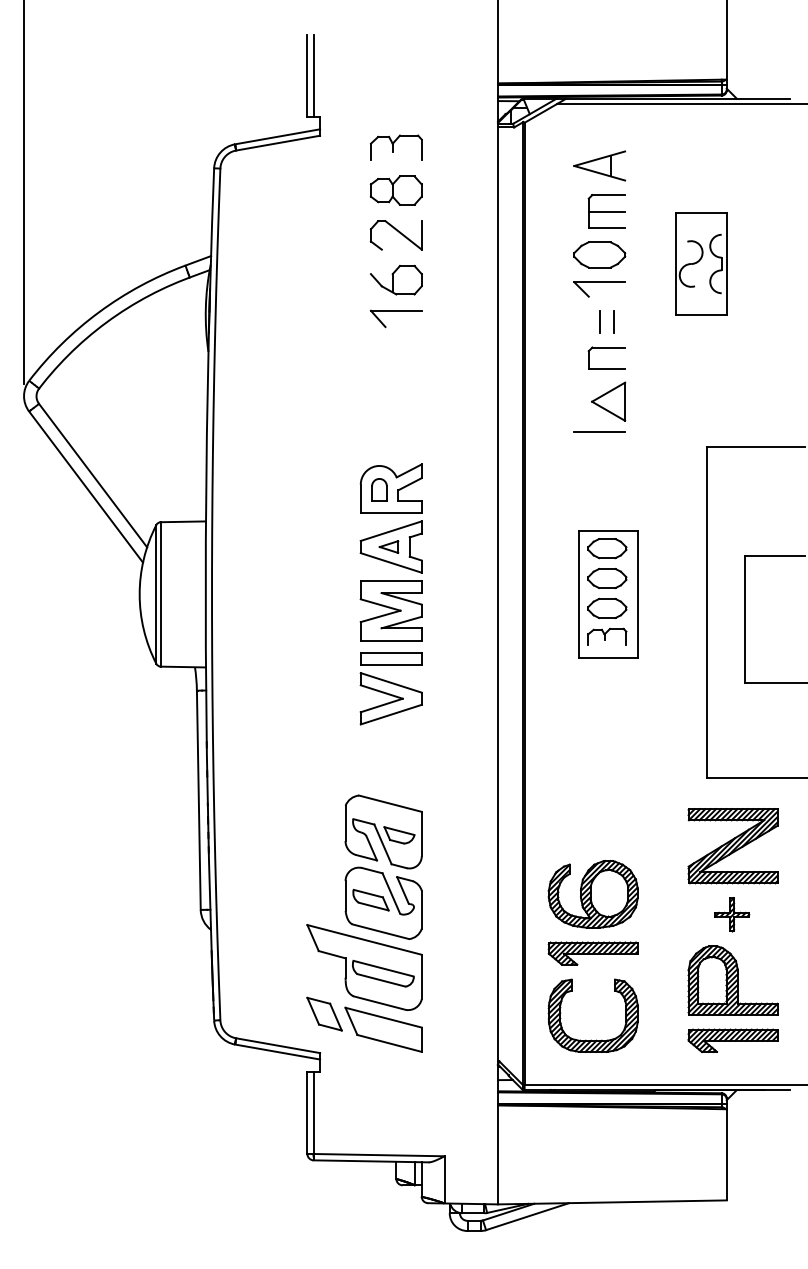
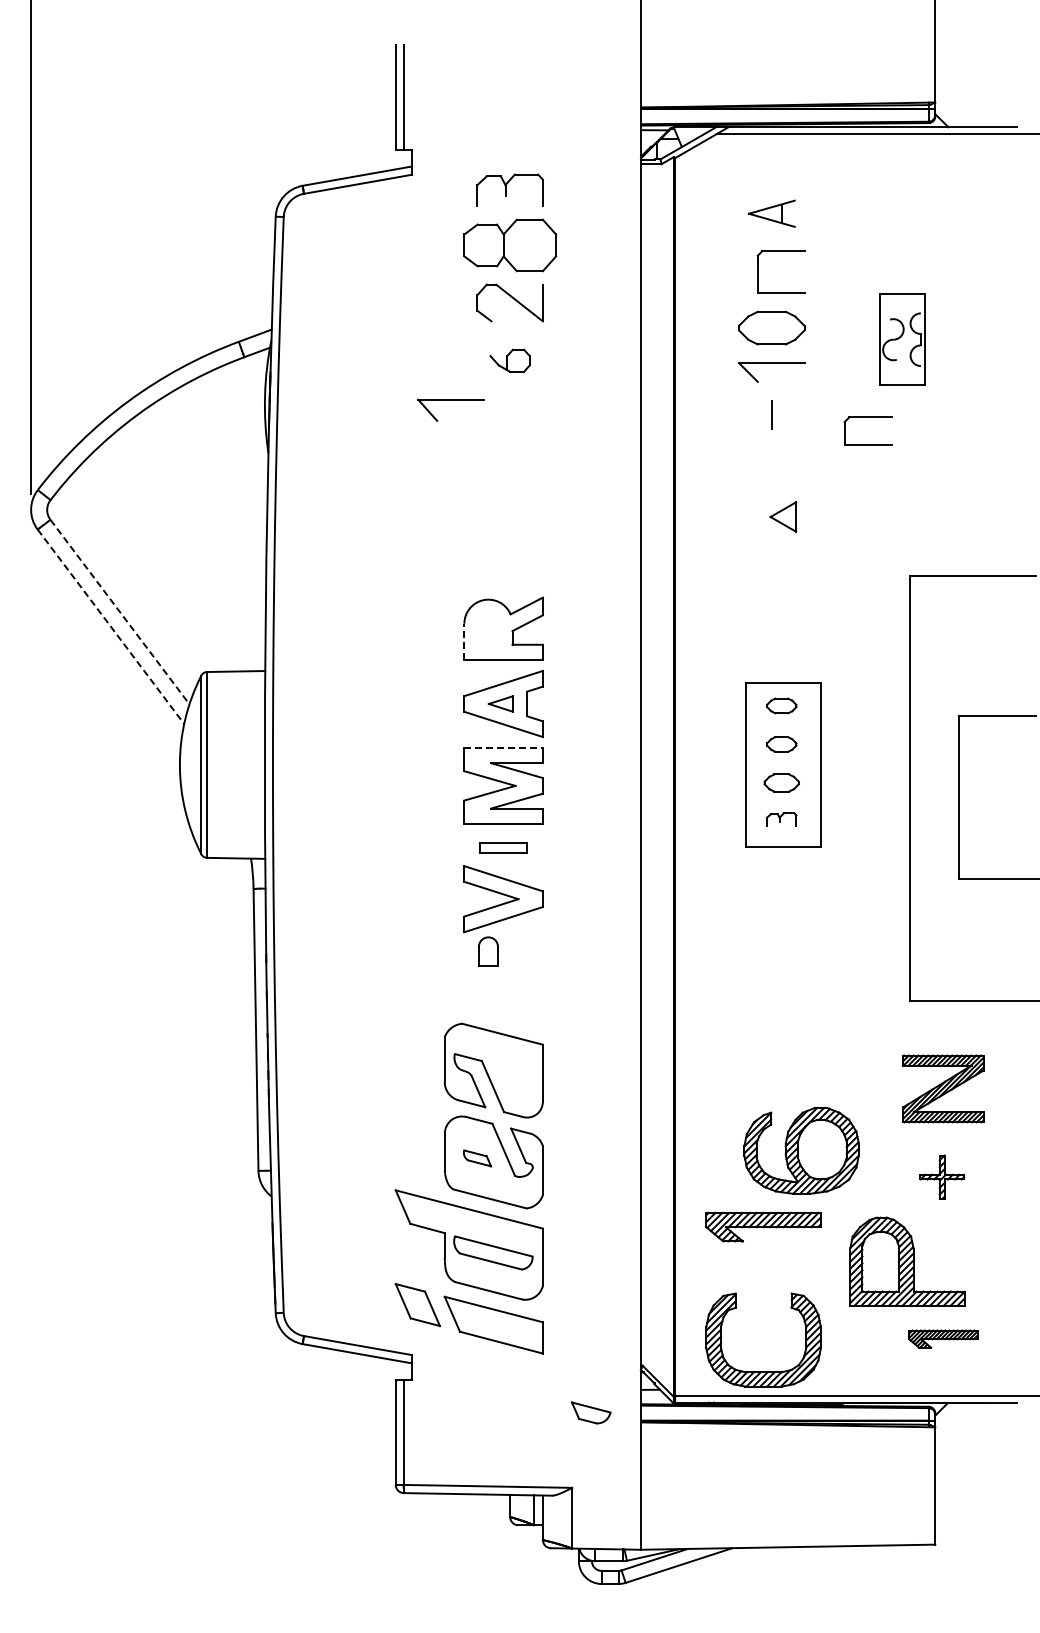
part: (599, 165) -> (771, 213), size x0.7
part: (395, 189) -> (509, 244), size x1.4
line: (606, 211) -> (780, 272), removed
part: (701, 263) -> (902, 339), size x0.7
part: (395, 280) -> (509, 360), size x0.6
part: (395, 311) -> (450, 400), moved
line: (614, 322) -> (790, 414), removed
part: (606, 347) -> (867, 417), moved
part: (608, 401) -> (783, 516), size x0.6
line: (599, 432) -> (771, 556), removed
line: (93, 475) -> (120, 612), solid -> dashed
line: (85, 486) -> (110, 626), solid -> dashed
part: (379, 489) -> (488, 951), moved
line: (360, 498) -> (464, 641), solid -> dashed
part: (607, 548) -> (781, 705), size x0.6
part: (607, 578) -> (781, 744), size x0.6
line: (391, 580) -> (504, 747), solid -> dashed
part: (607, 608) -> (781, 782), size x0.7
part: (607, 636) -> (781, 819), size x0.6
part: (391, 658) -> (503, 847), size x0.6
part: (398, 835) -> (590, 1412), moved
part: (733, 845) -> (943, 1088), size x0.7
part: (593, 894) -> (801, 1150), moved
part: (370, 900) -> (477, 1158), size x0.6
part: (733, 980) -> (907, 1261), moved
part: (593, 1040) -> (763, 1371), moved
part: (733, 1040) -> (943, 1338), size x0.6

